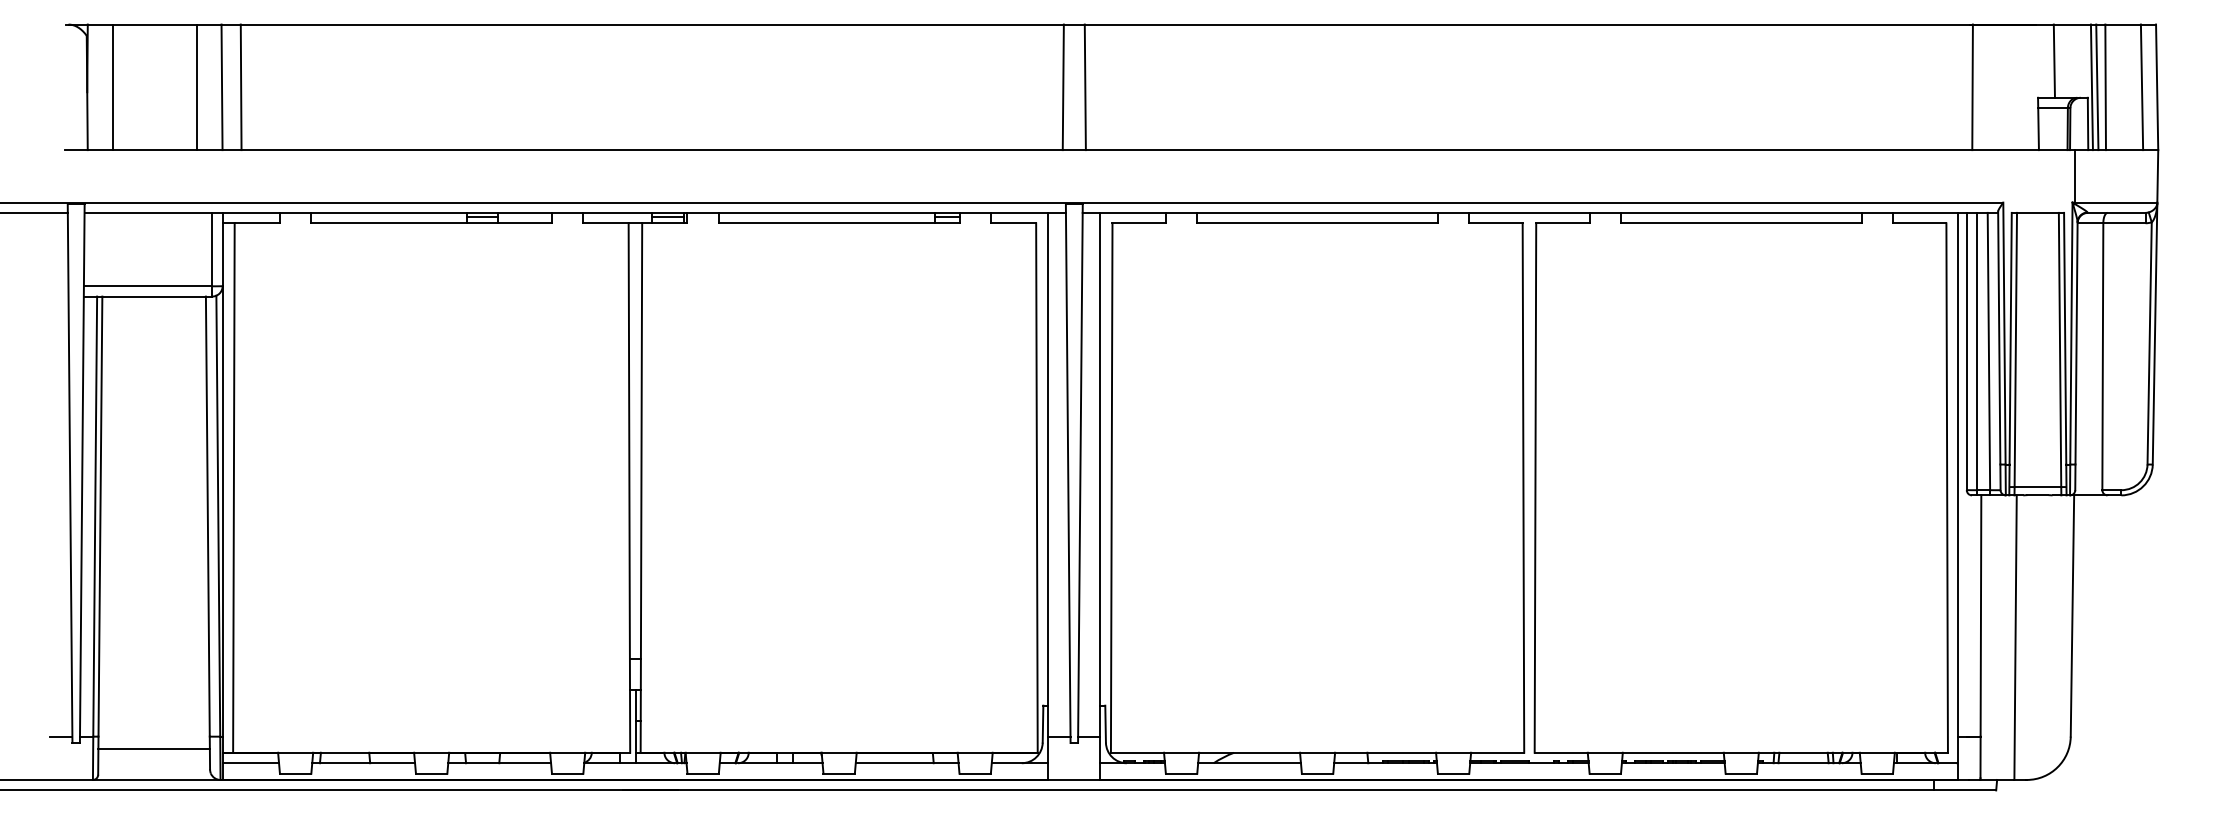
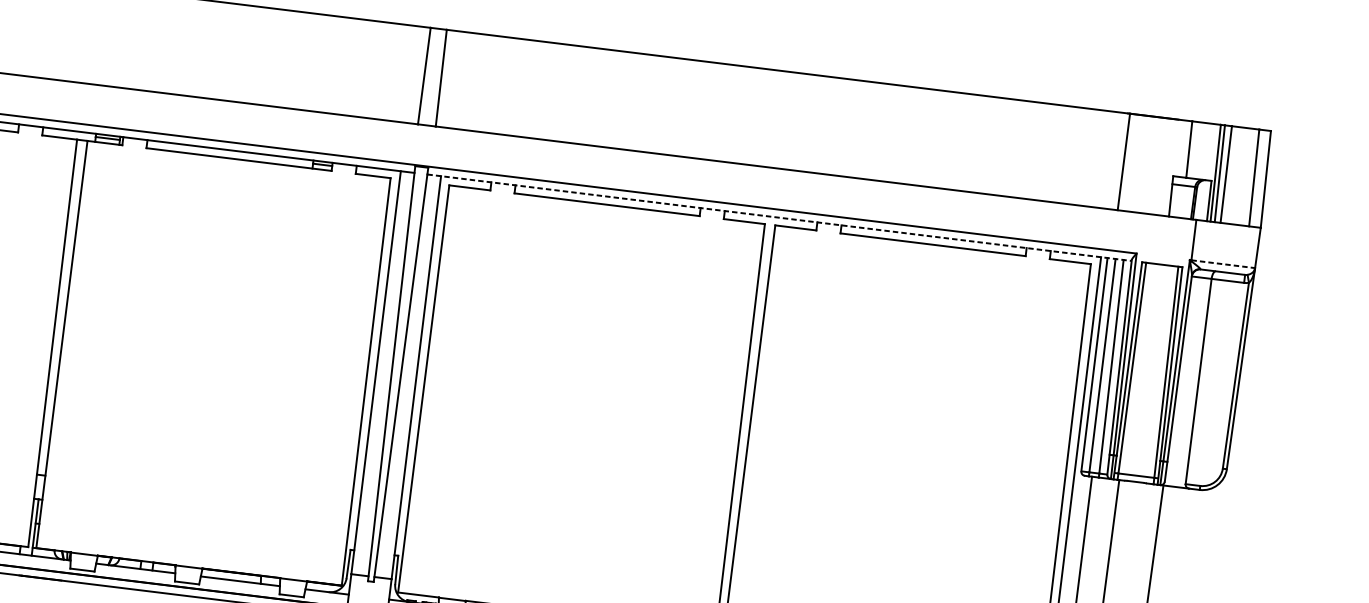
line: (2116, 202) -> (1223, 264), solid -> dashed
line: (1540, 212) -> (779, 217), solid -> dashed

